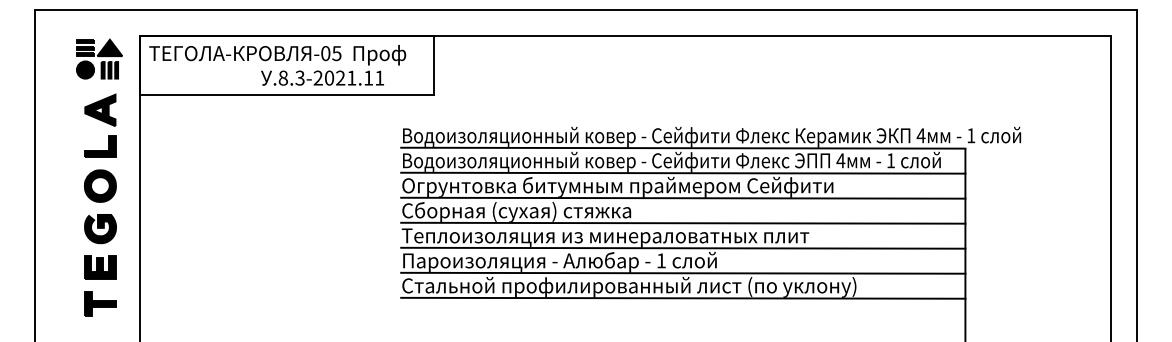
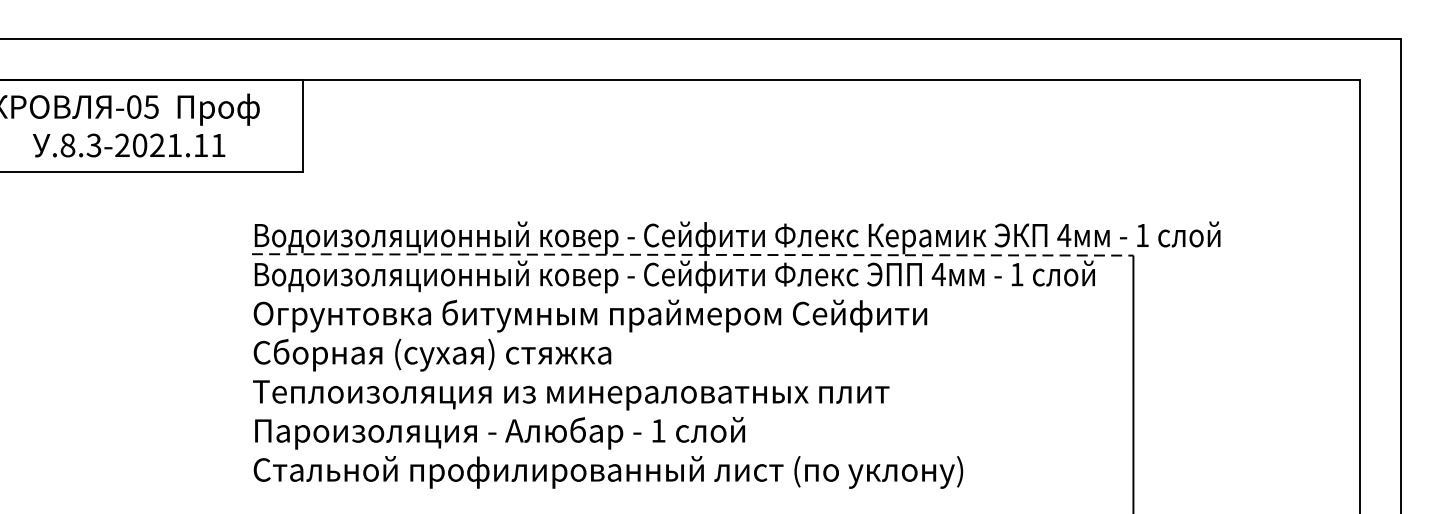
line: (683, 148) -> (693, 255), solid -> dashed
line: (683, 172) -> (693, 292), removed
line: (683, 197) -> (693, 331), removed
line: (683, 222) -> (693, 370), removed
line: (683, 247) -> (693, 410), removed
line: (683, 272) -> (693, 449), removed
line: (683, 297) -> (693, 488), removed

